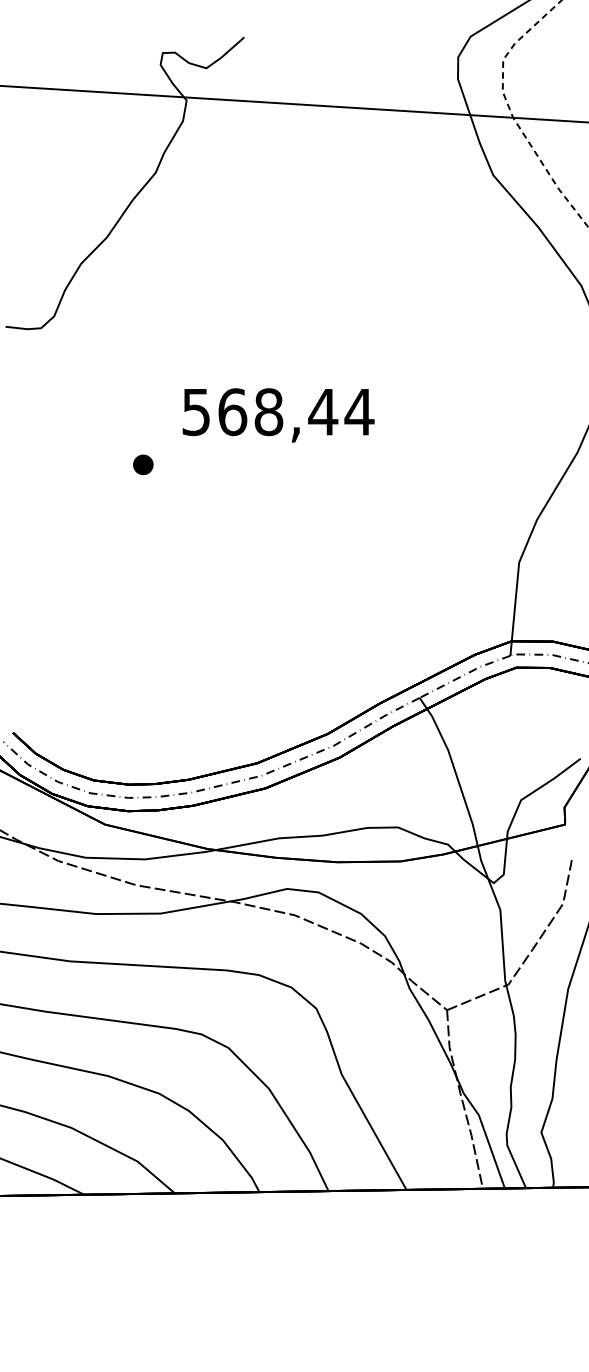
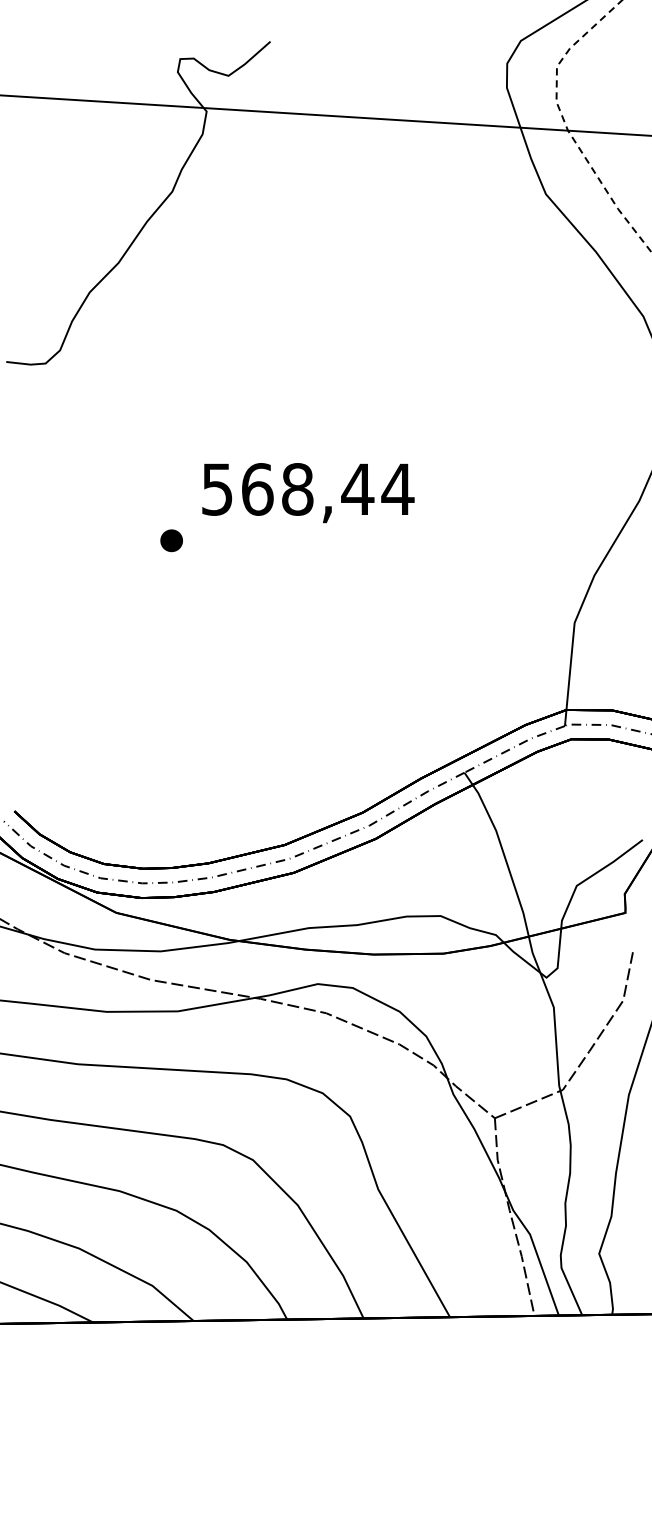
text: (278, 415) -> (308, 493), moved
part: (143, 464) -> (171, 540), moved

